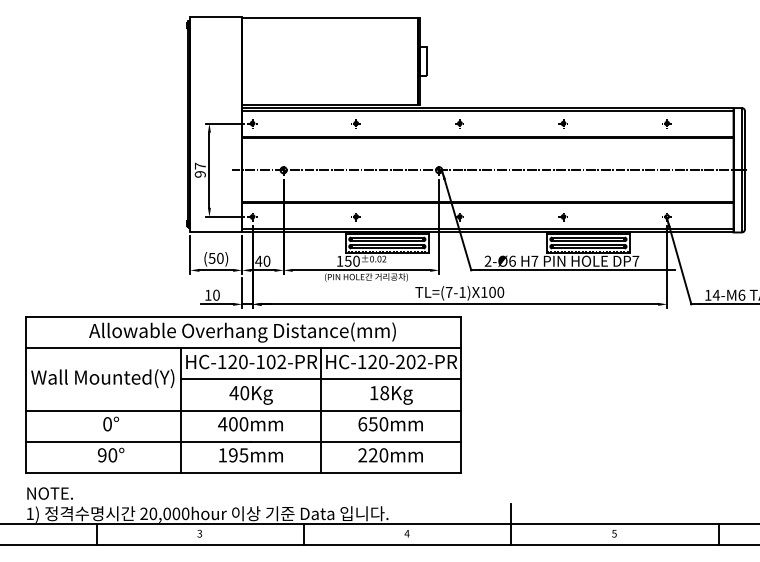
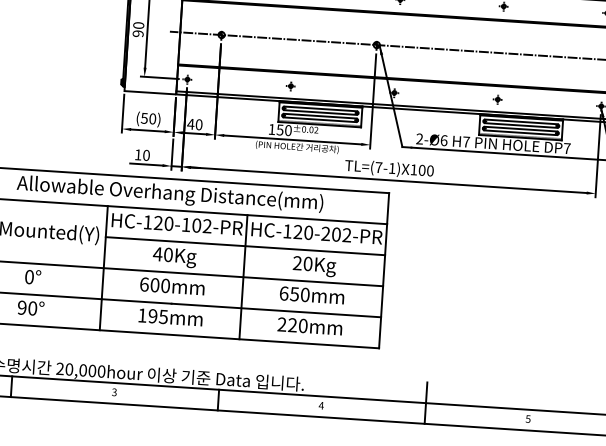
text: (199, 165) -> (137, 24), 97 -> 90
text: (379, 392) -> (302, 262), 18Kg -> 20Kg
text: (222, 424) -> (144, 284), 400mm -> 600mm

